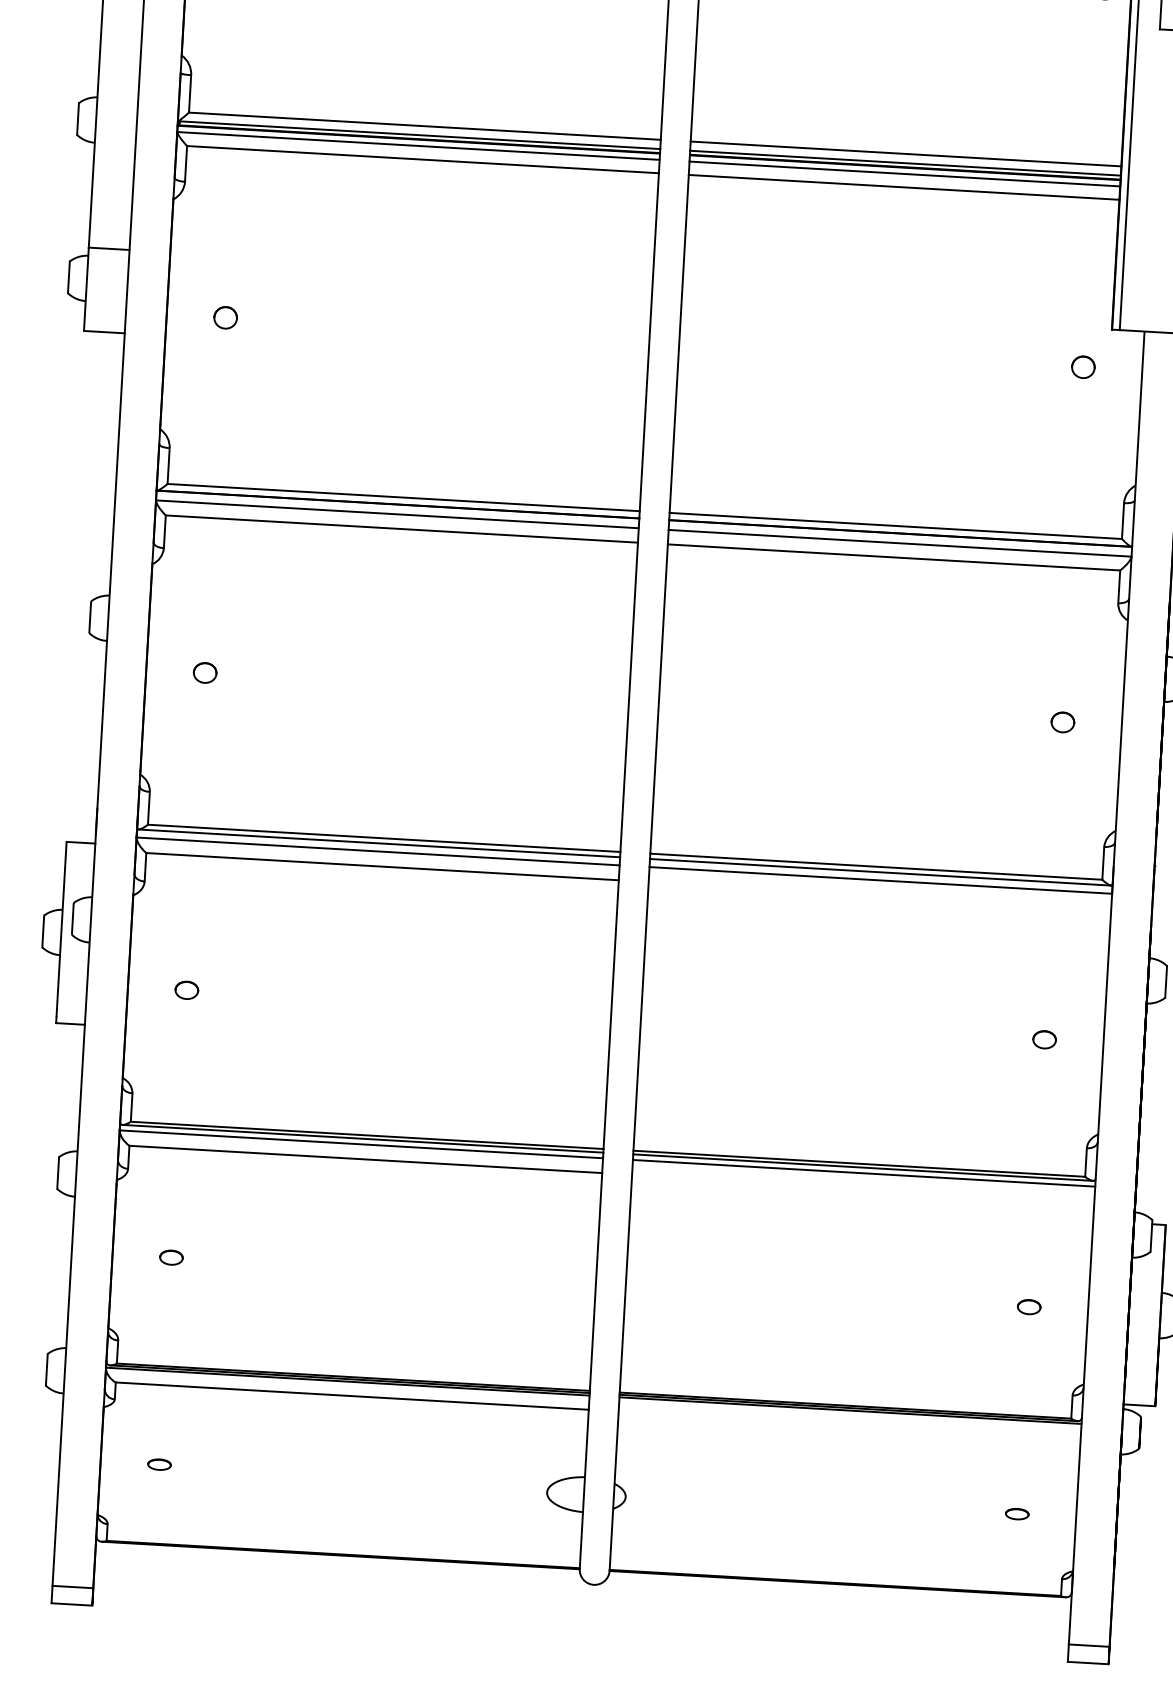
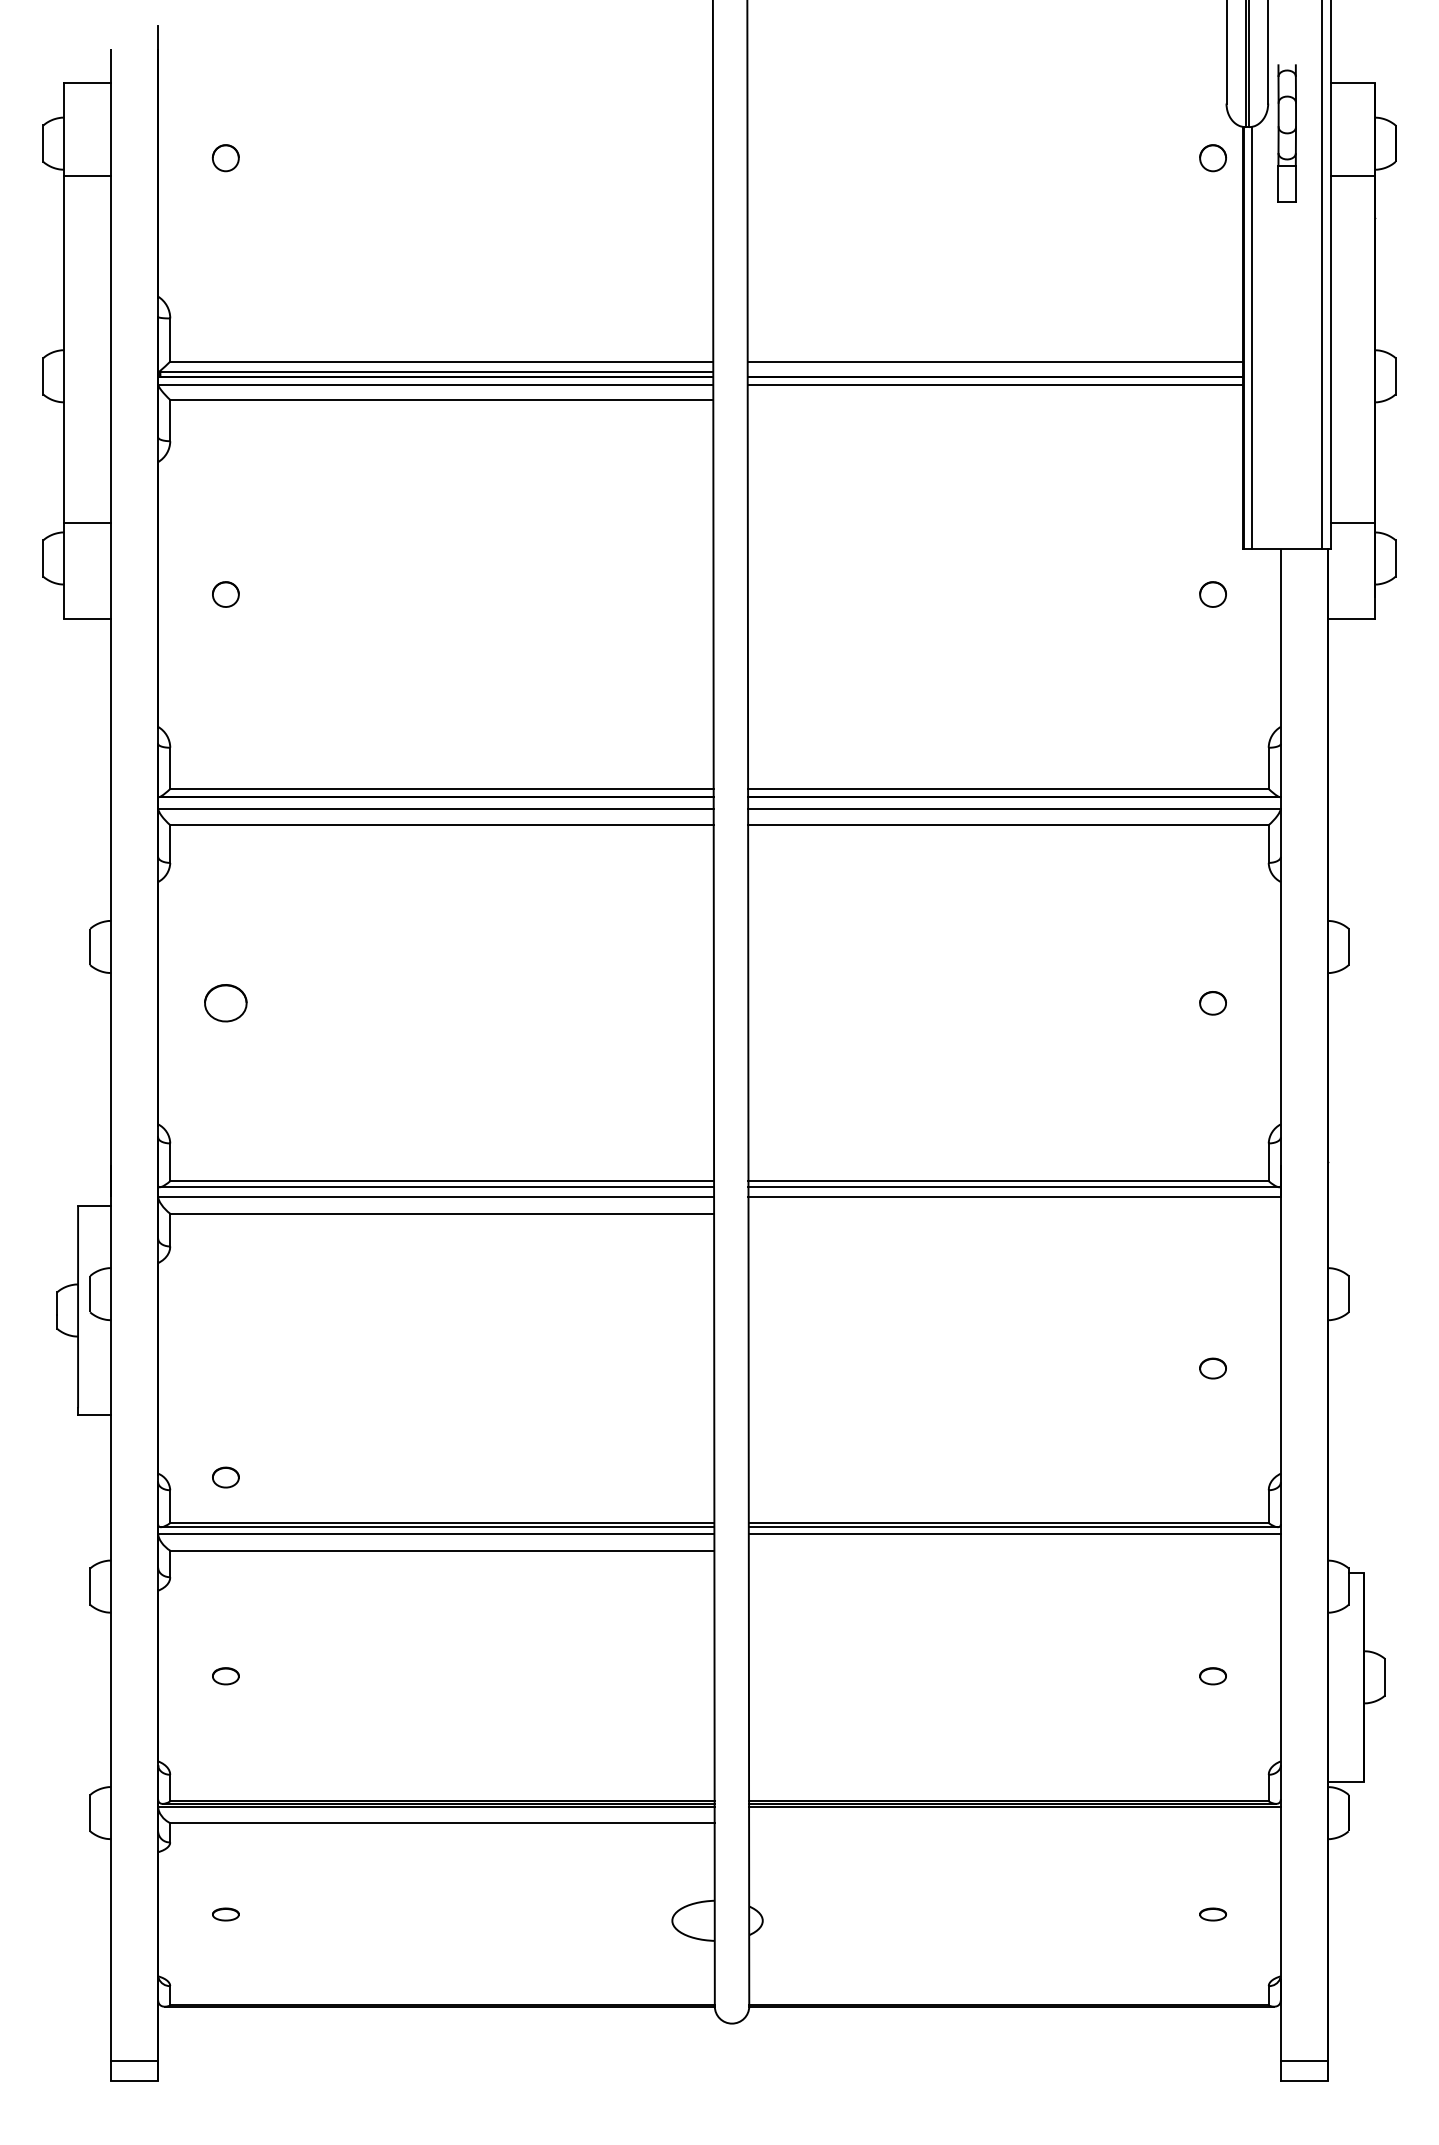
line: (905, 163) -> (995, 372), removed
line: (904, 187) -> (995, 400), removed
part: (204, 673) -> (225, 1003), size x1.6
part: (186, 990) -> (225, 1477), moved

